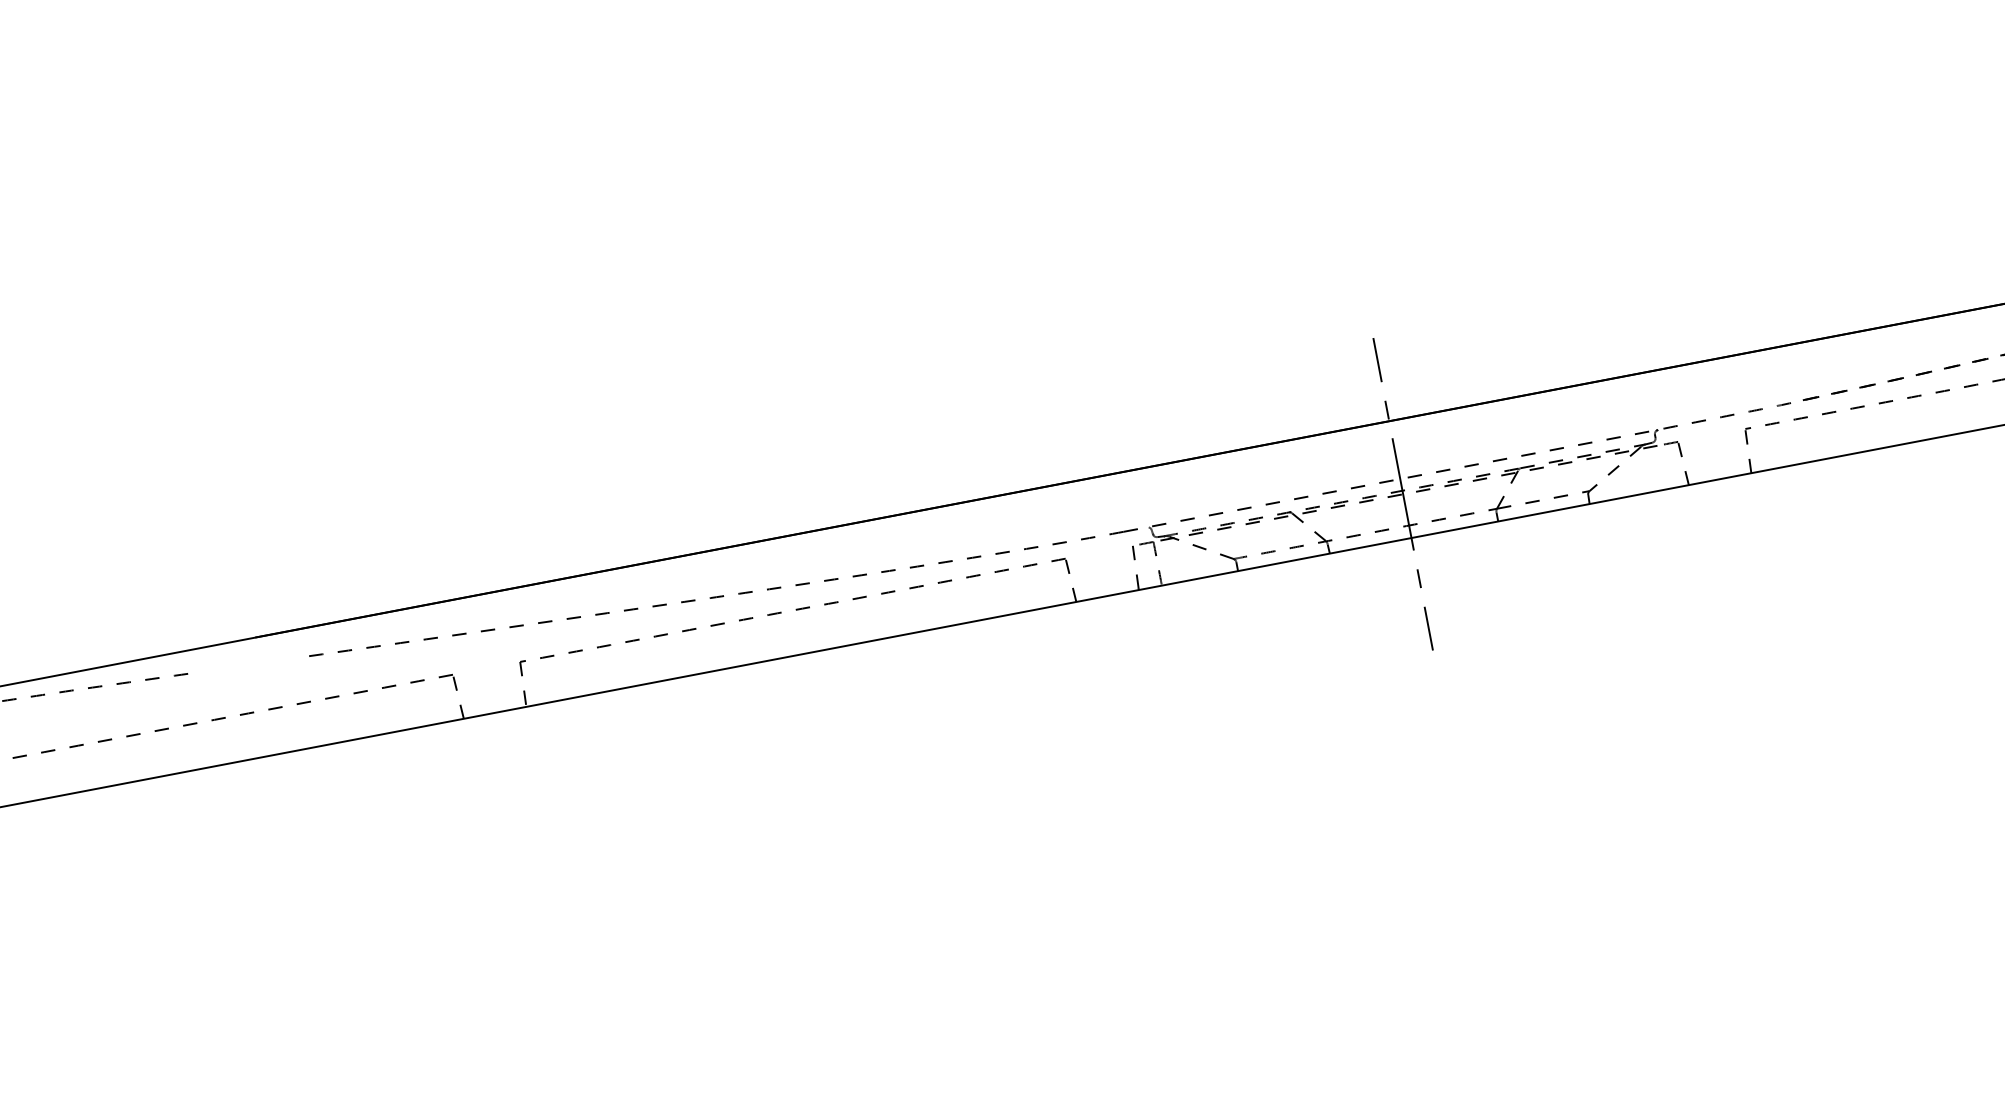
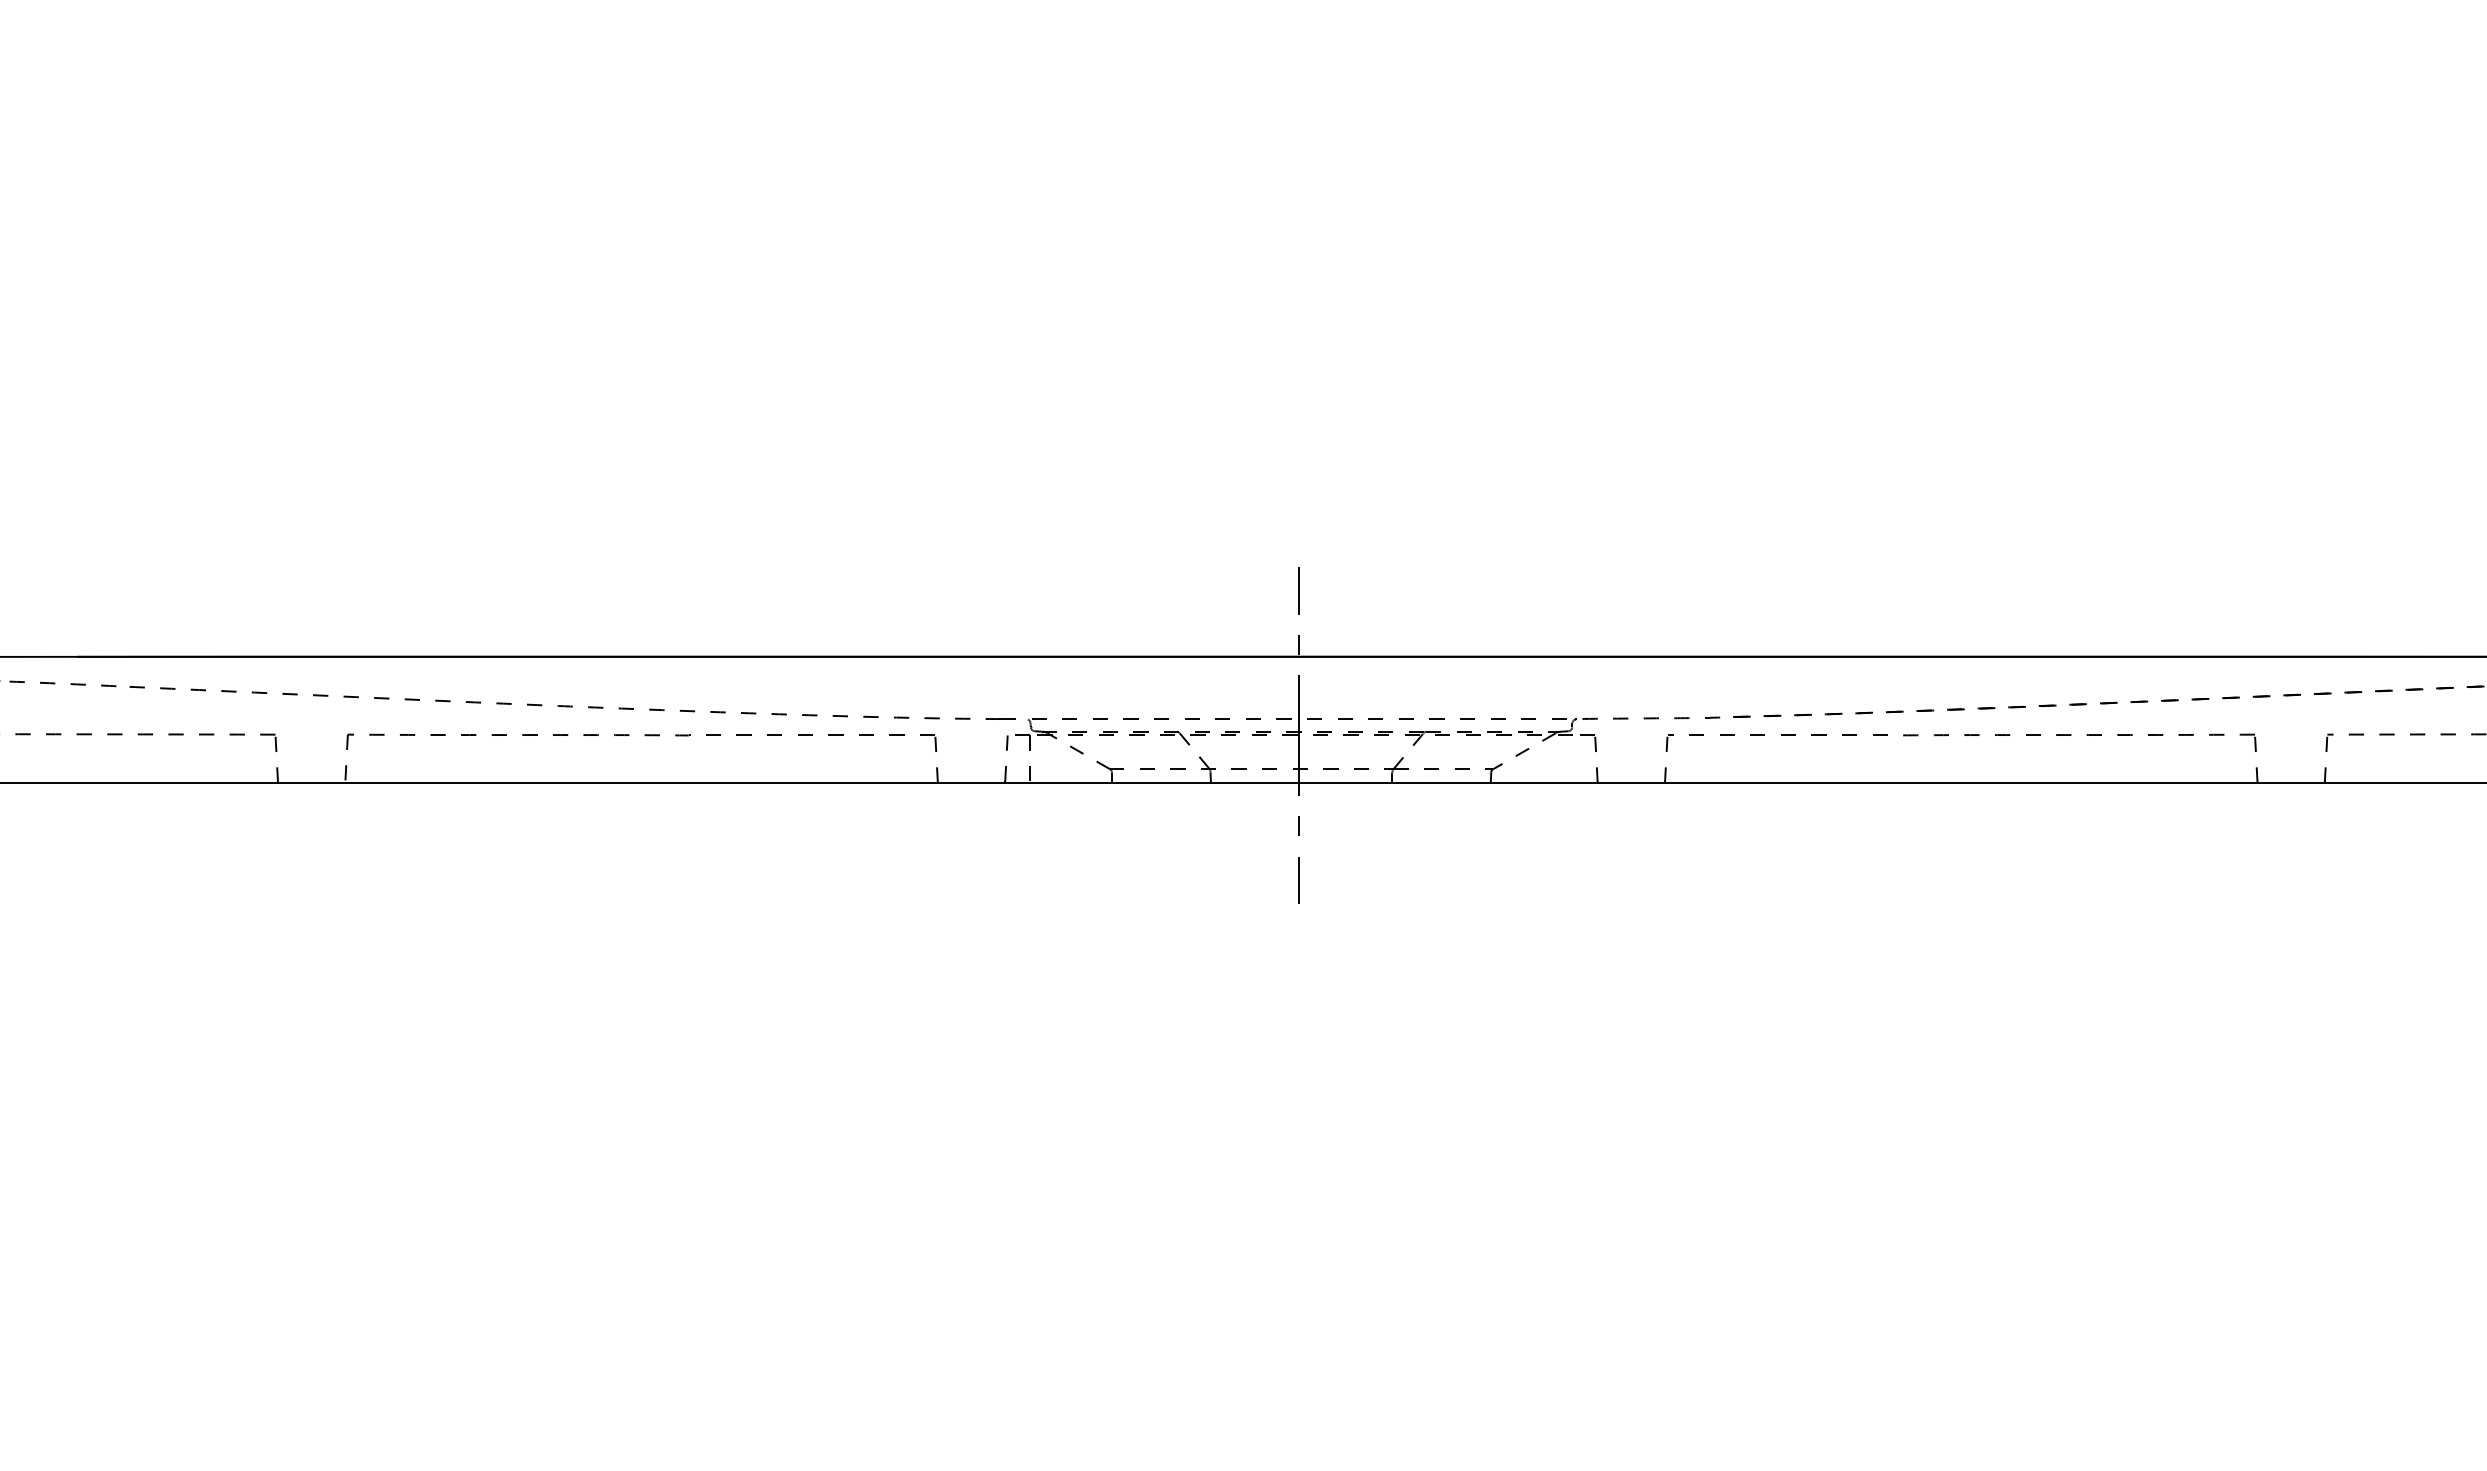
part: (239, 666) -> (55, 683), added

